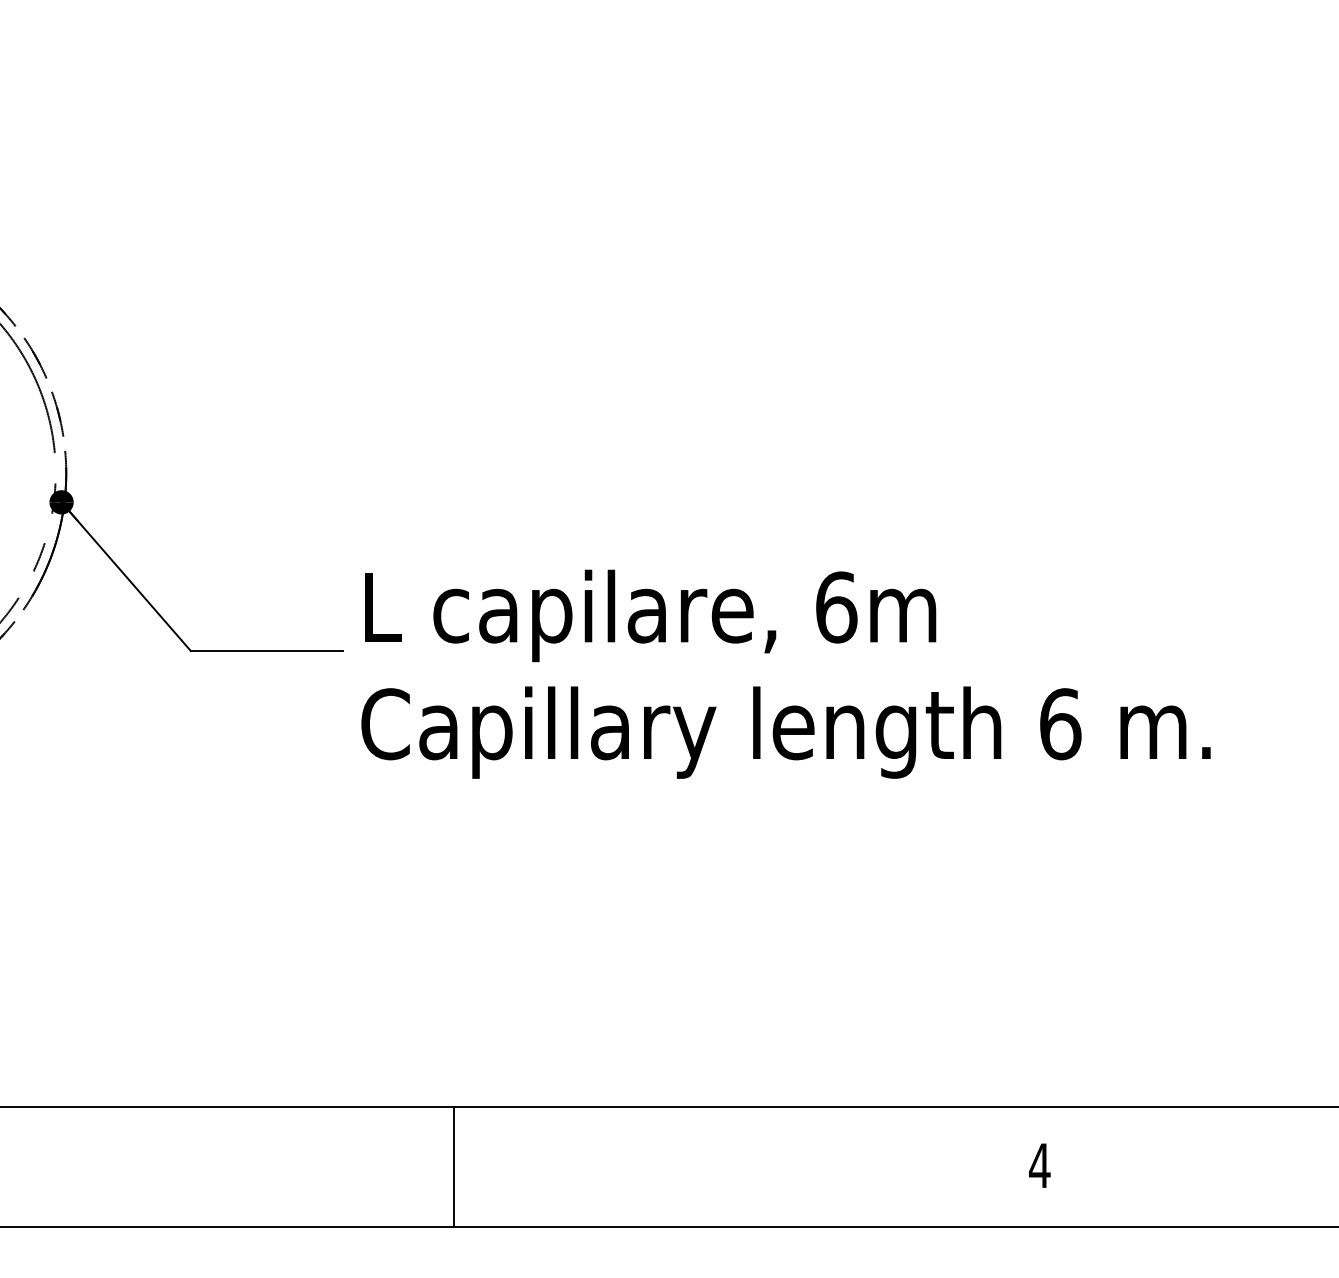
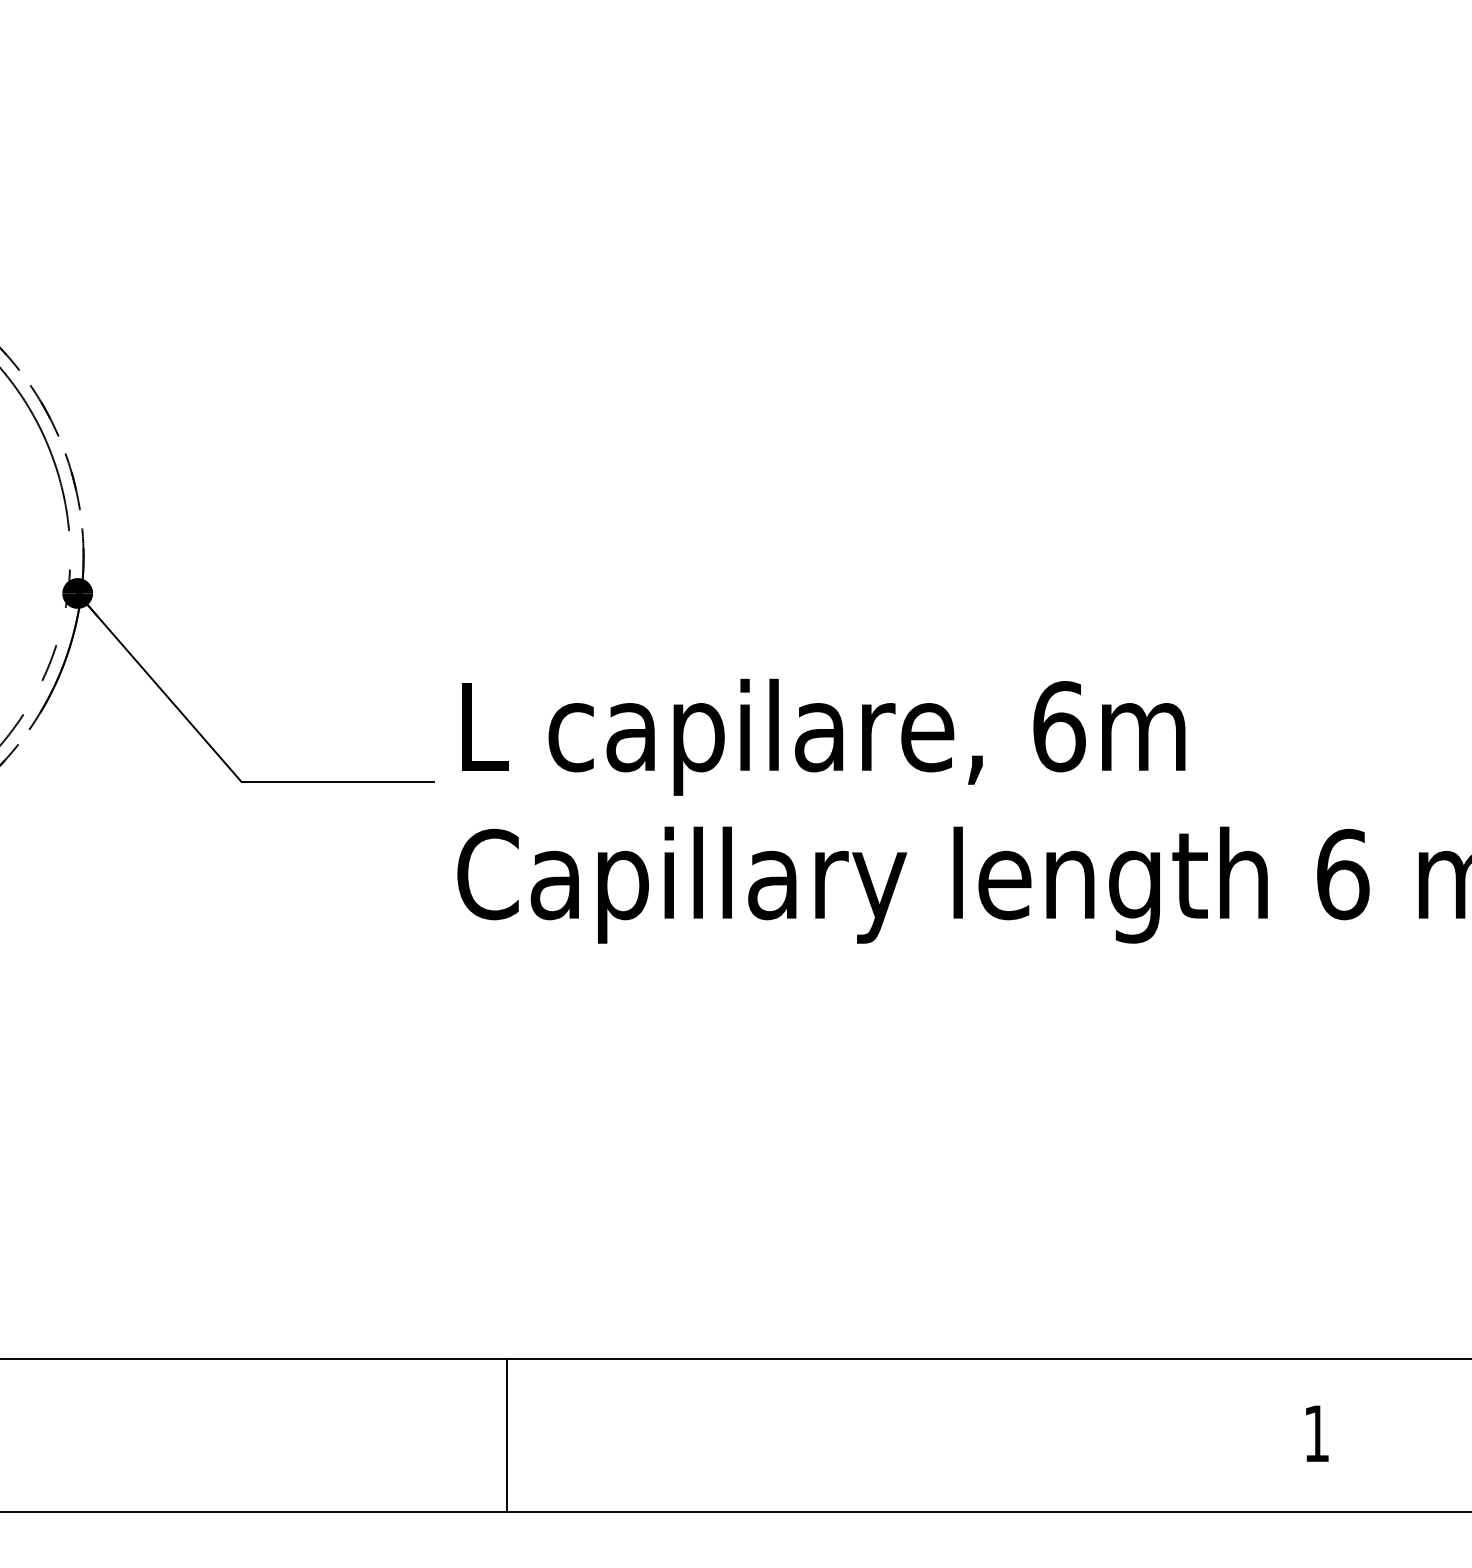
text: (1039, 1165) -> (1316, 1433), 4 -> 1
line: (453, 1166) -> (506, 1434), moved

